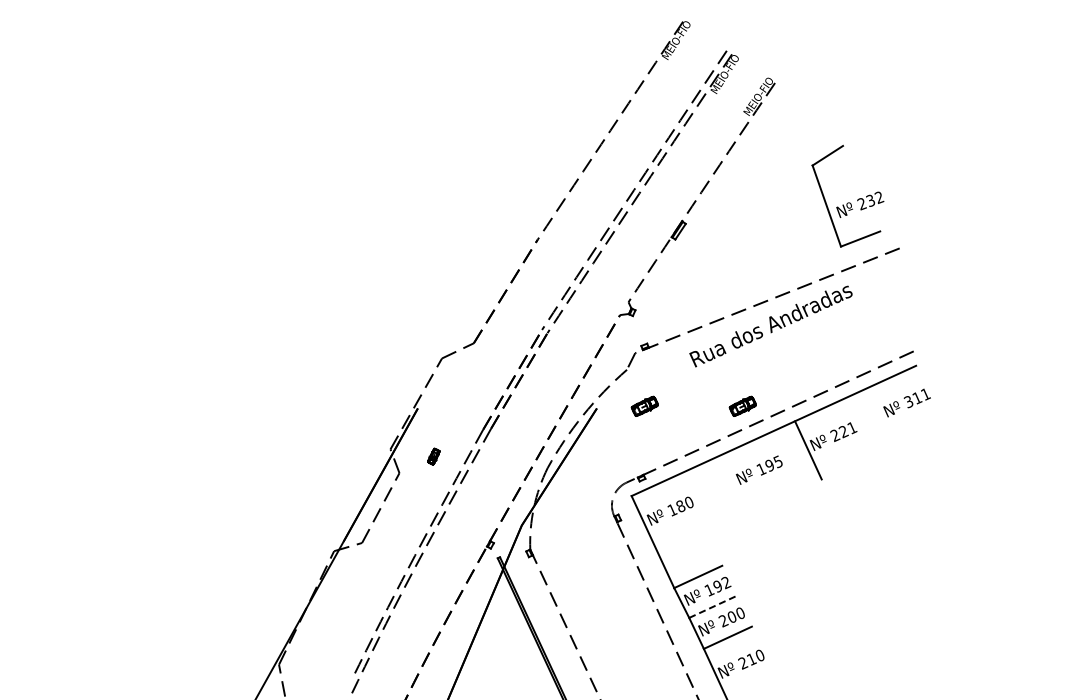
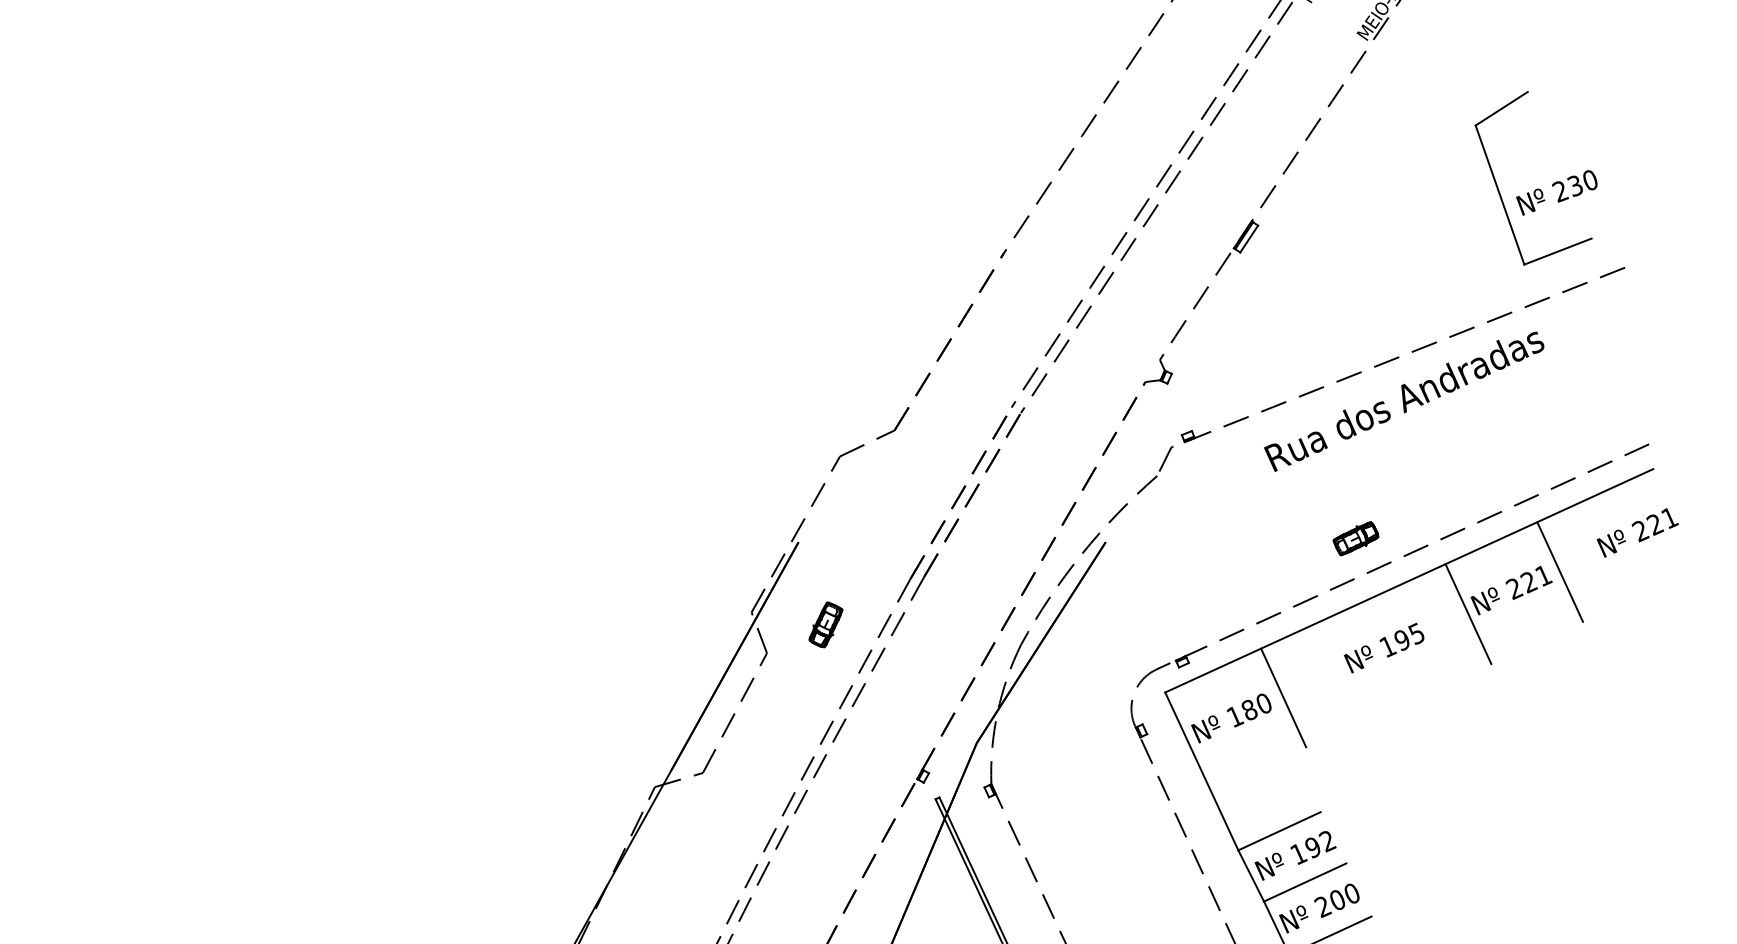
text: (879, 197) -> (1590, 180), 232 -> 230
text: (912, 400) -> (1647, 528), 311 -> 221
part: (644, 405) -> (1187, 537), removed
line: (861, 425) -> (1559, 571), added
part: (433, 456) -> (825, 624), size x1.67
line: (700, 498) -> (1283, 696), added
line: (713, 606) -> (1305, 881), dashed -> solid

